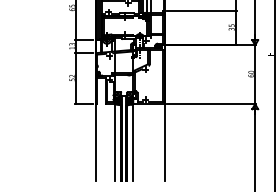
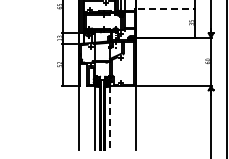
line: (202, 11) -> (167, 9), solid -> dashed
line: (133, 143) -> (110, 118), solid -> dashed

